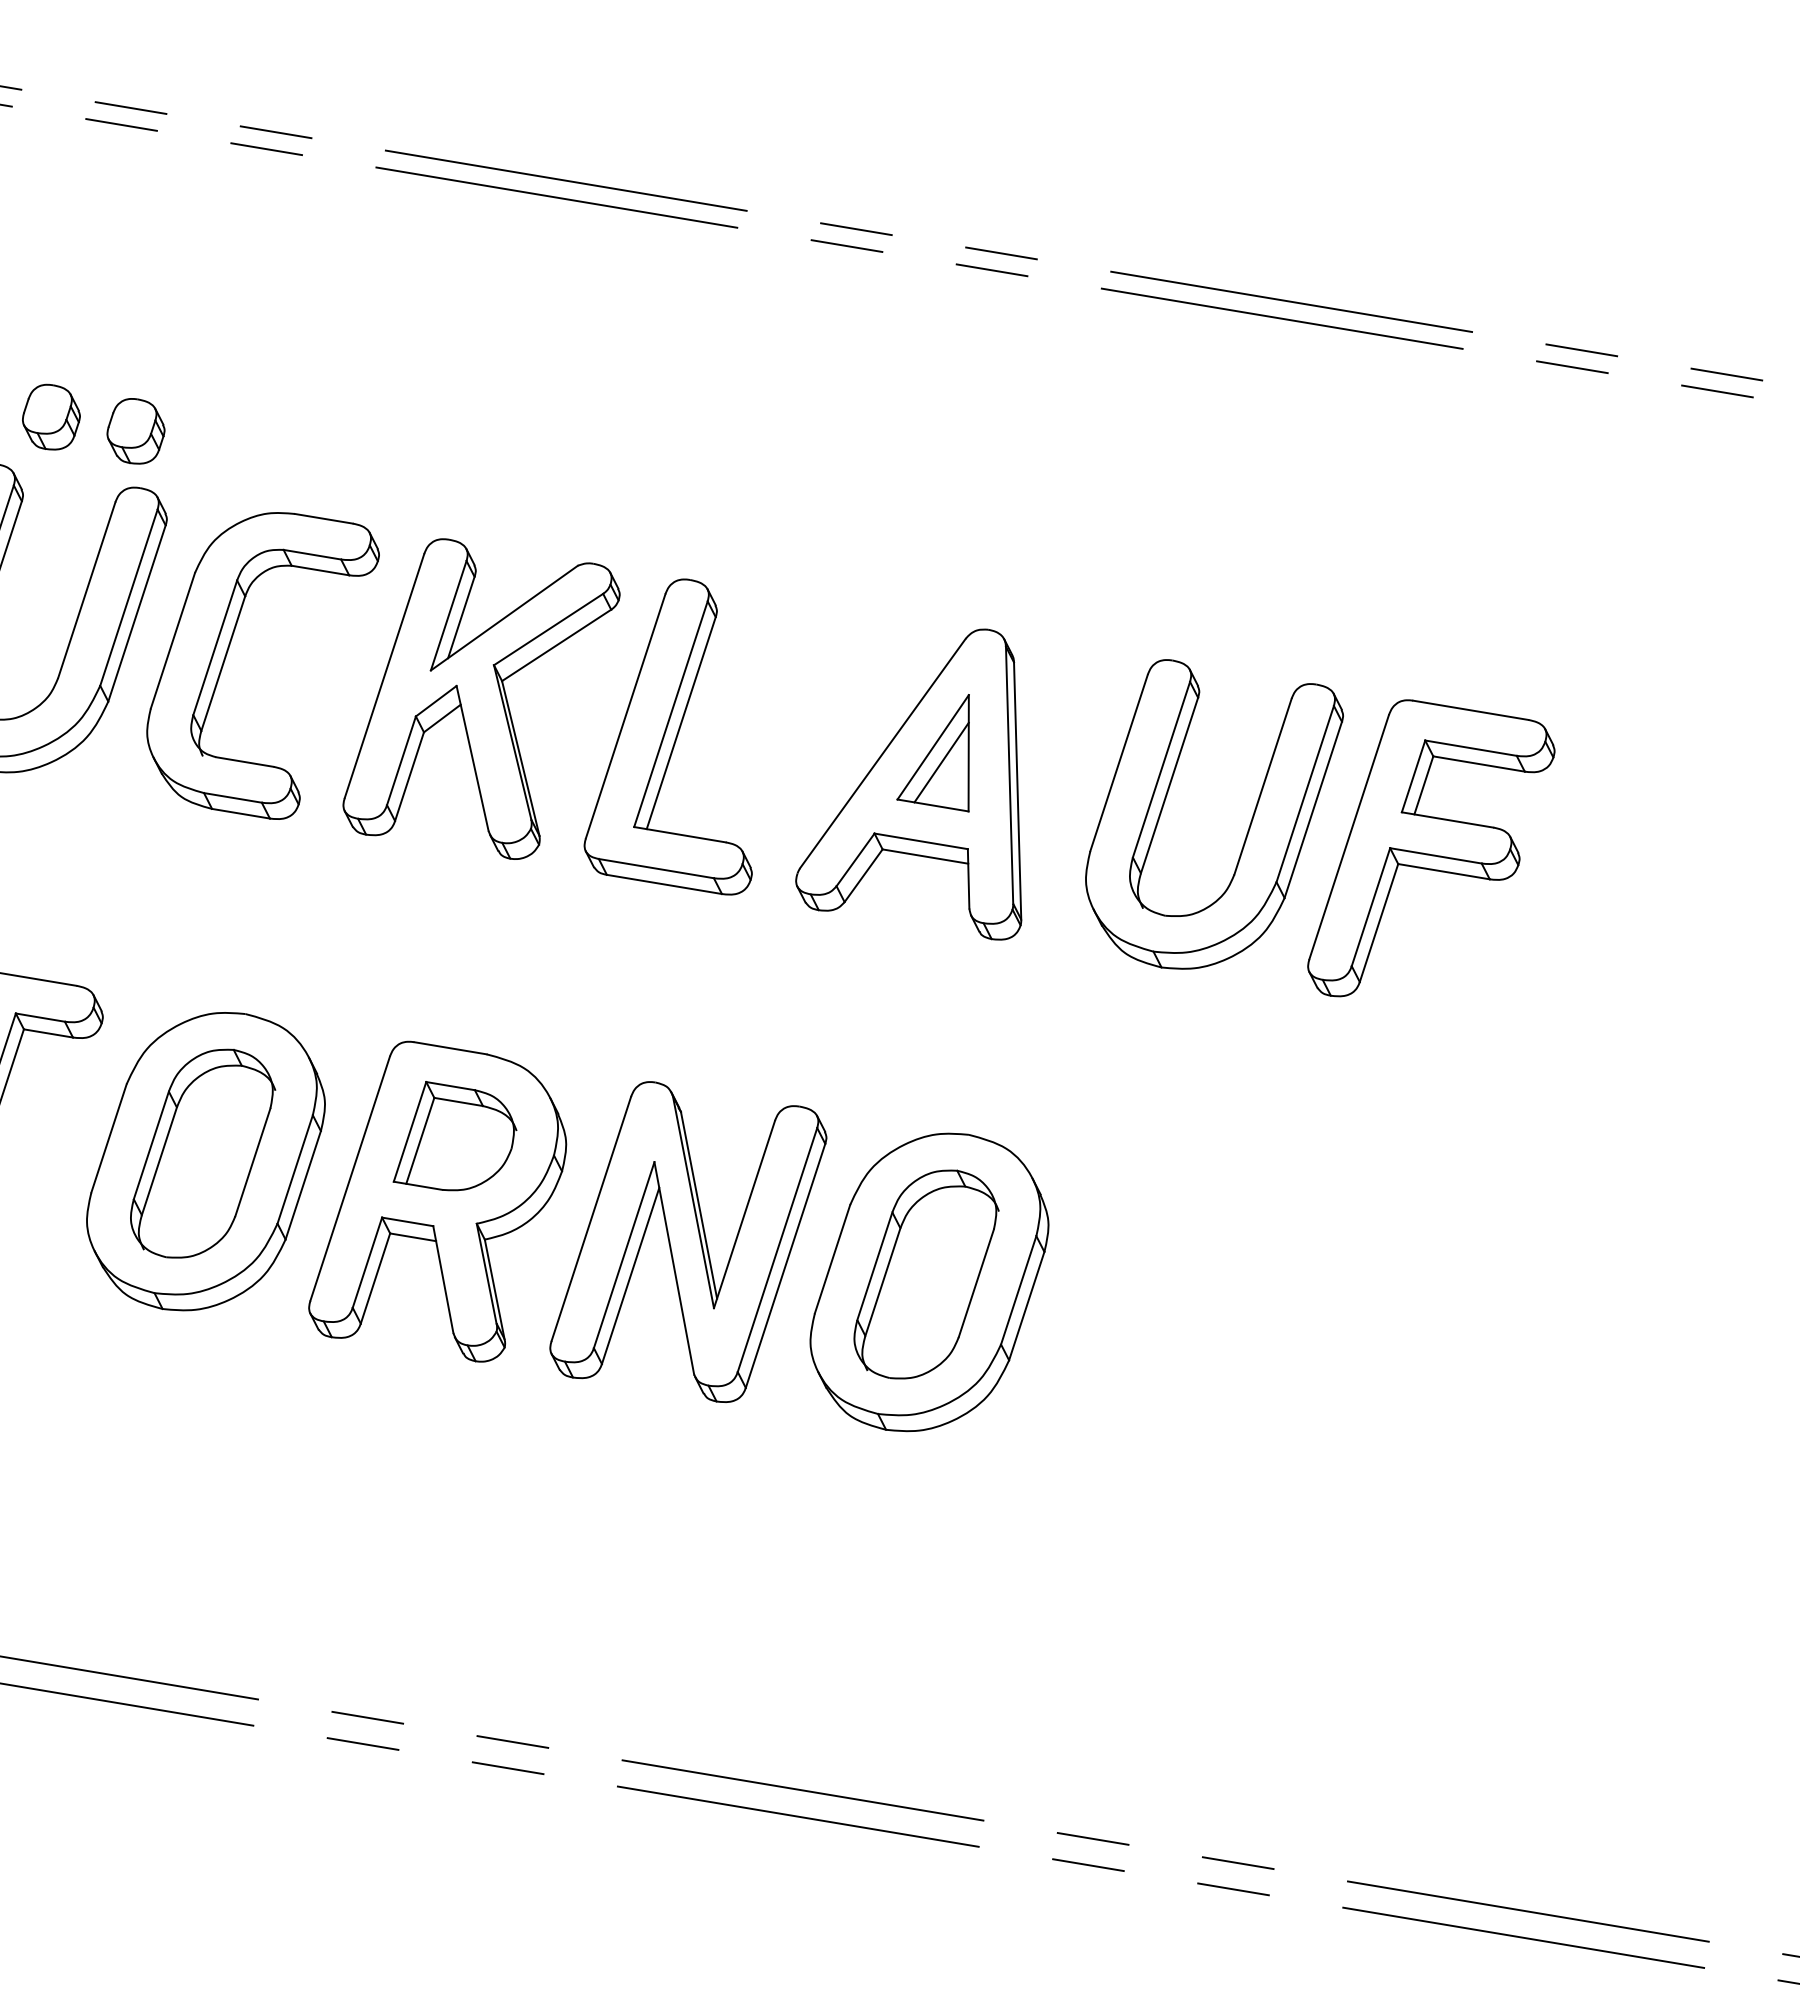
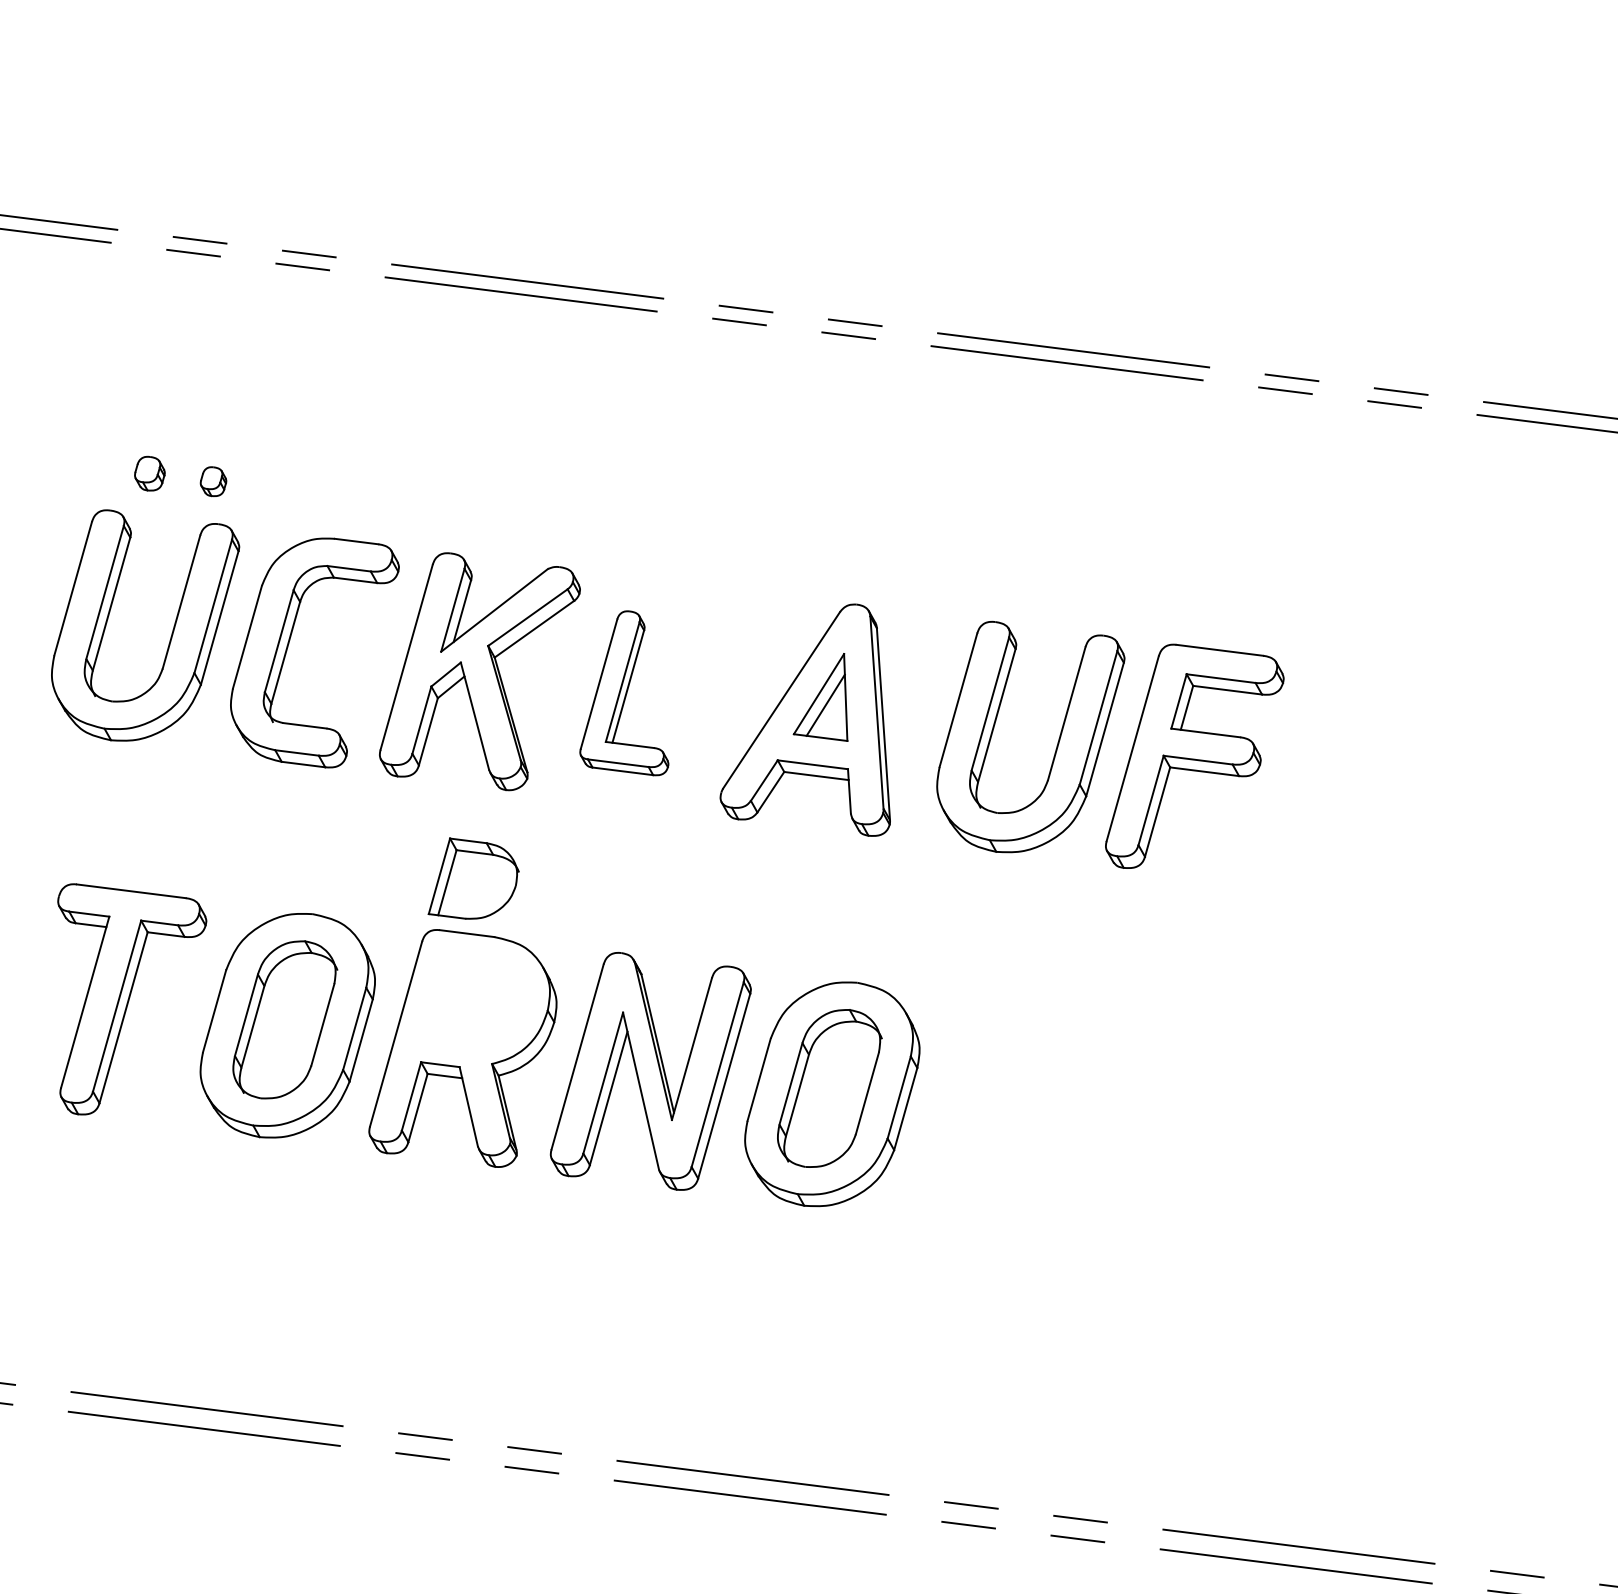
part: (50, 416) -> (149, 473), size x0.7
part: (135, 430) -> (213, 481), size x0.6
part: (673, 736) -> (624, 693), size x0.7
part: (455, 1136) -> (473, 878), moved

